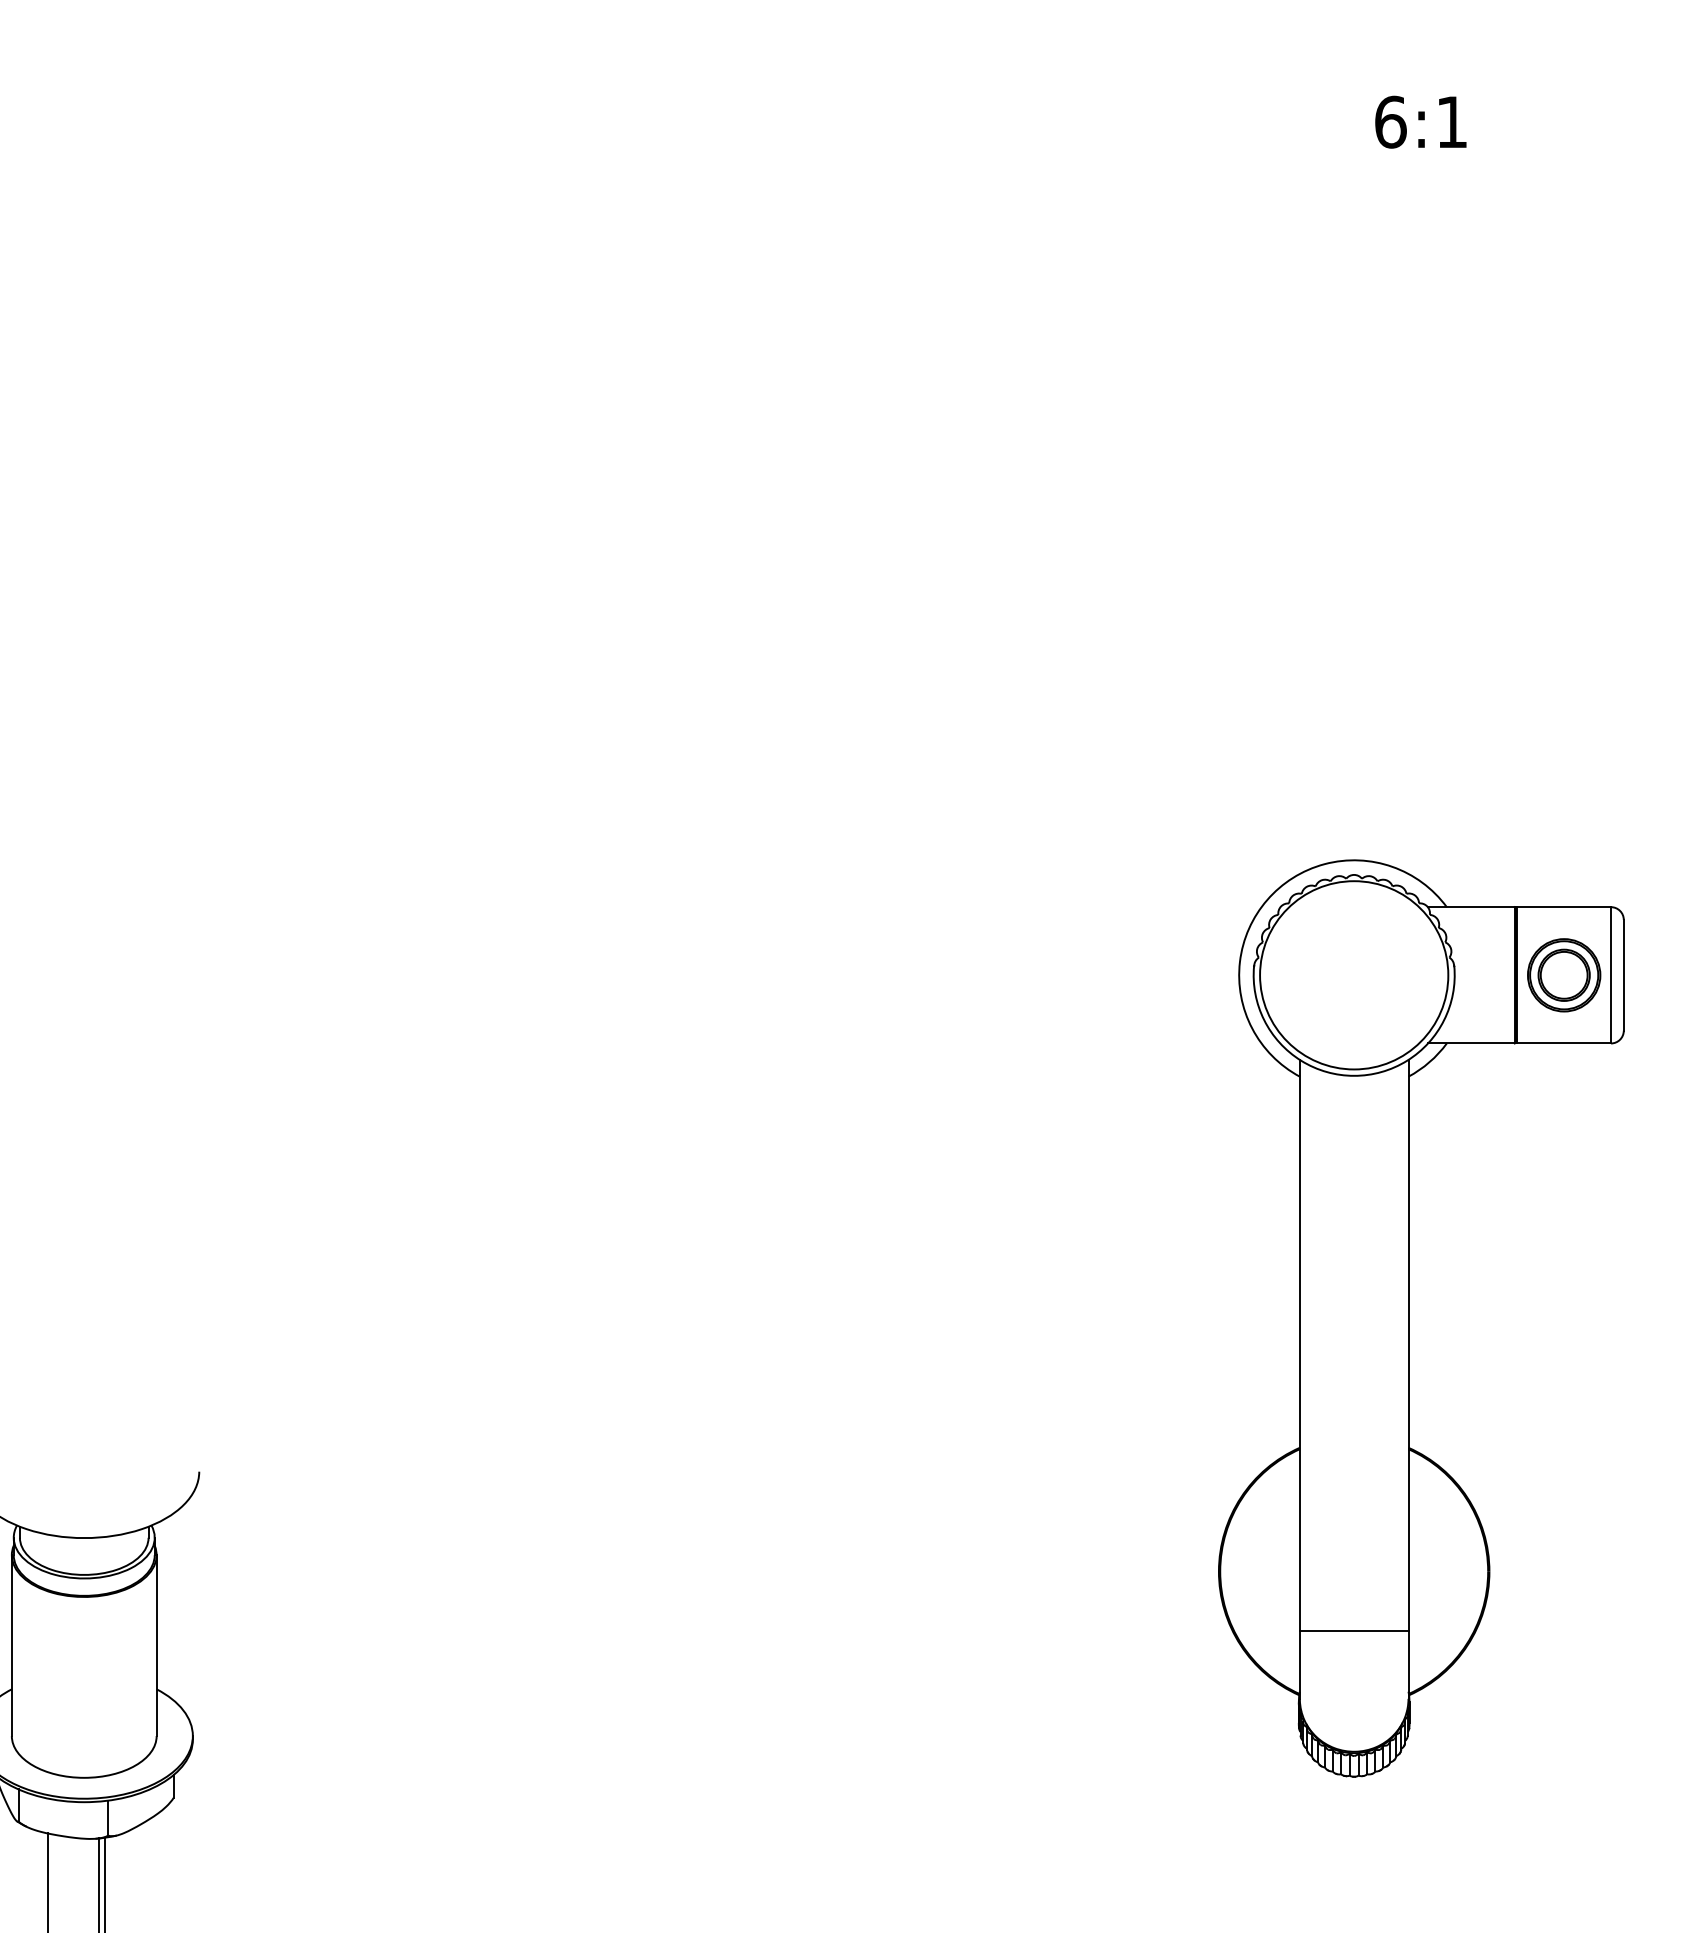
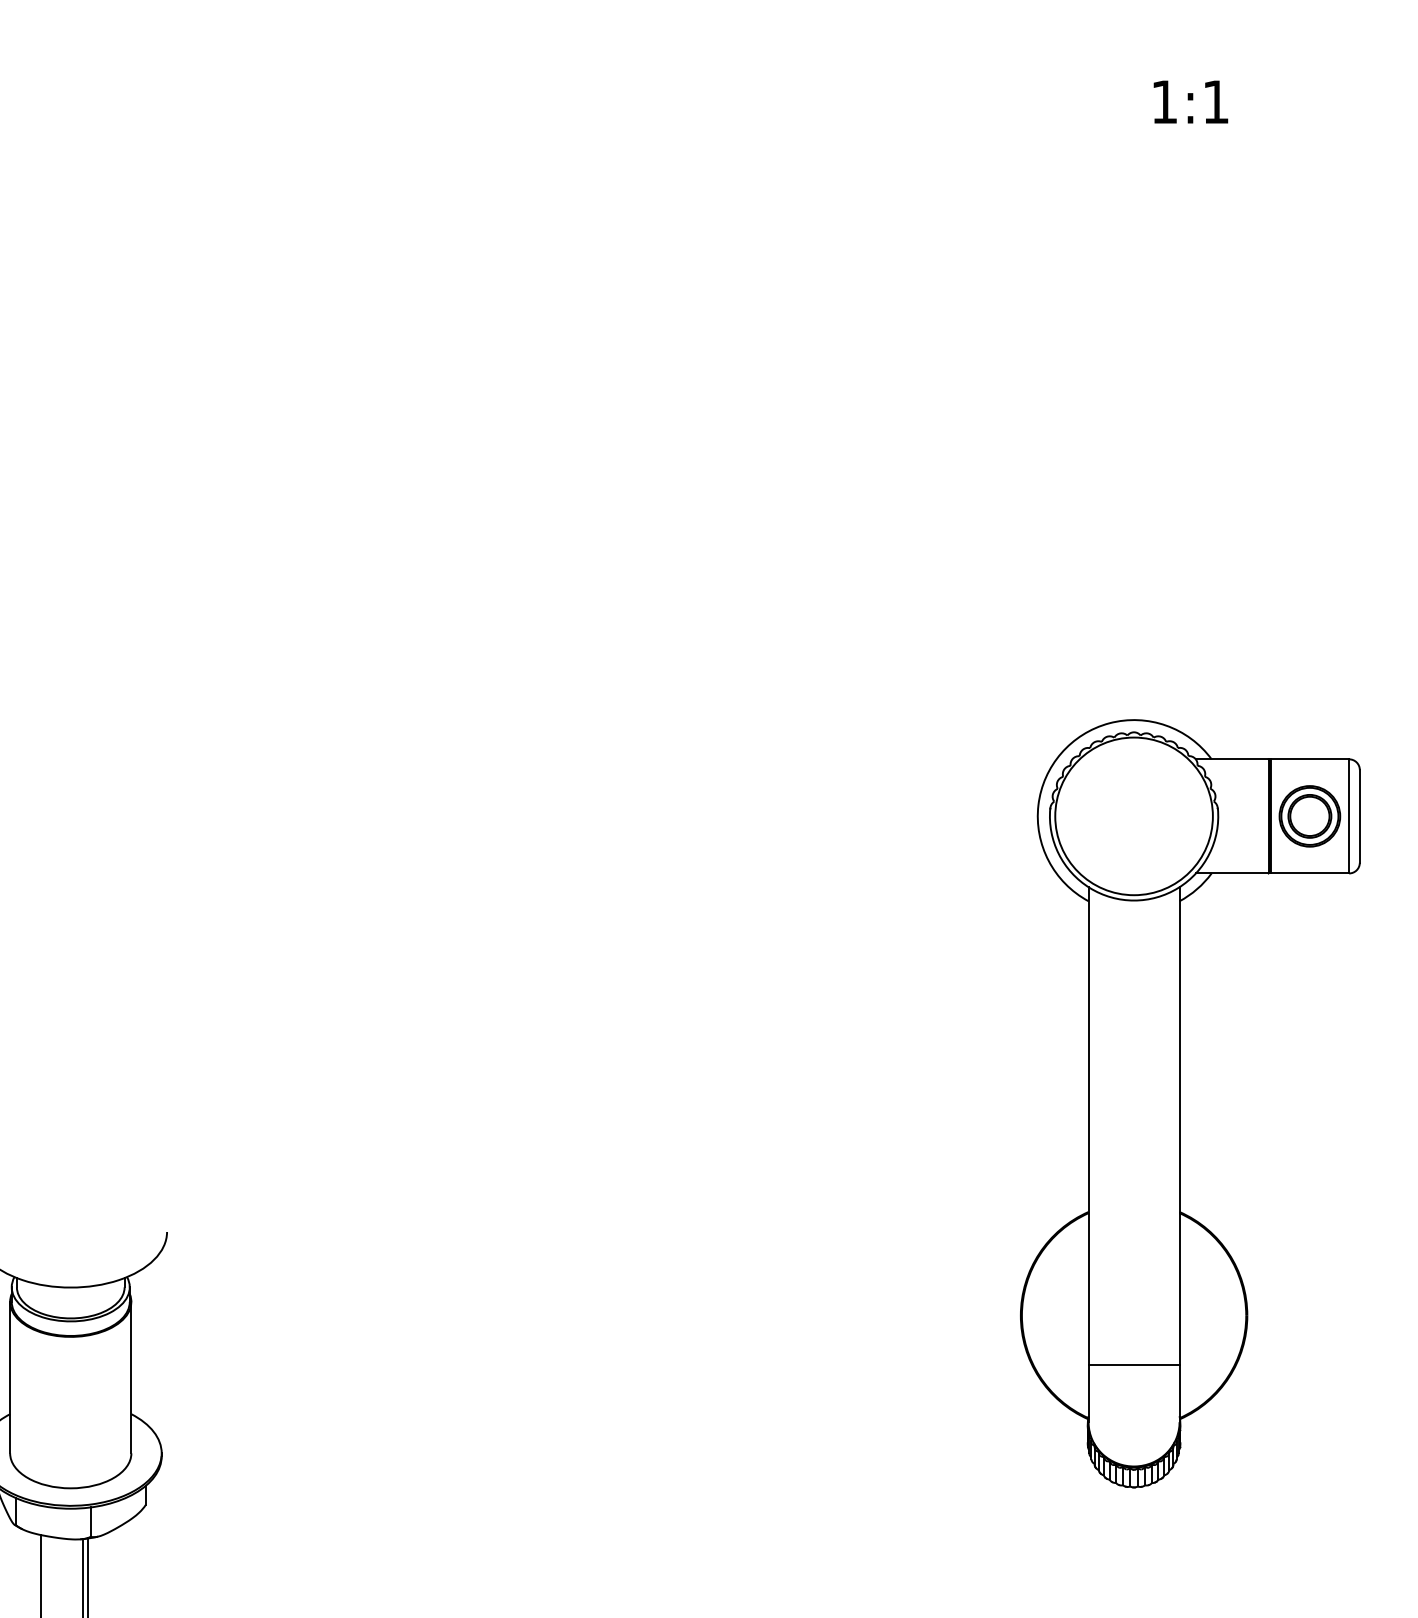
text: (1390, 121) -> (1164, 101), 6:1 -> 1:1

